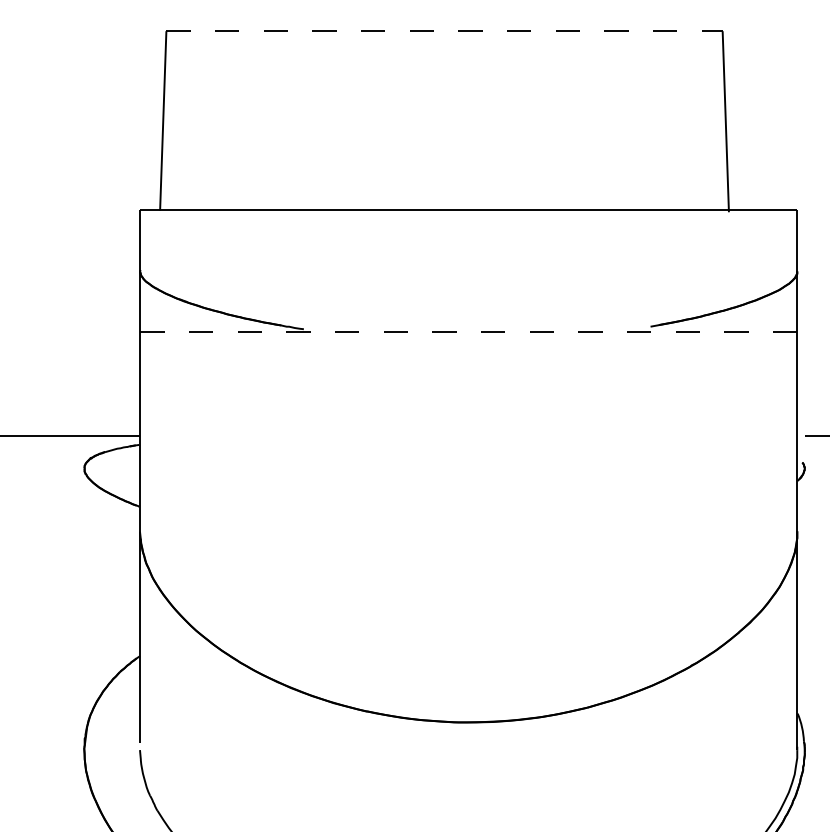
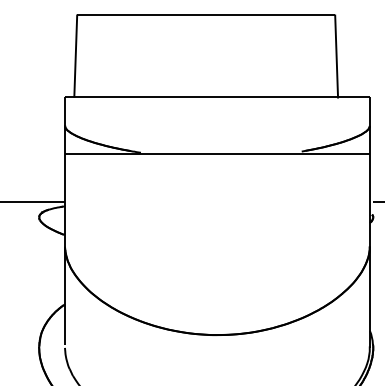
line: (445, 31) -> (206, 14), dashed -> solid
line: (466, 332) -> (216, 154), dashed -> solid

